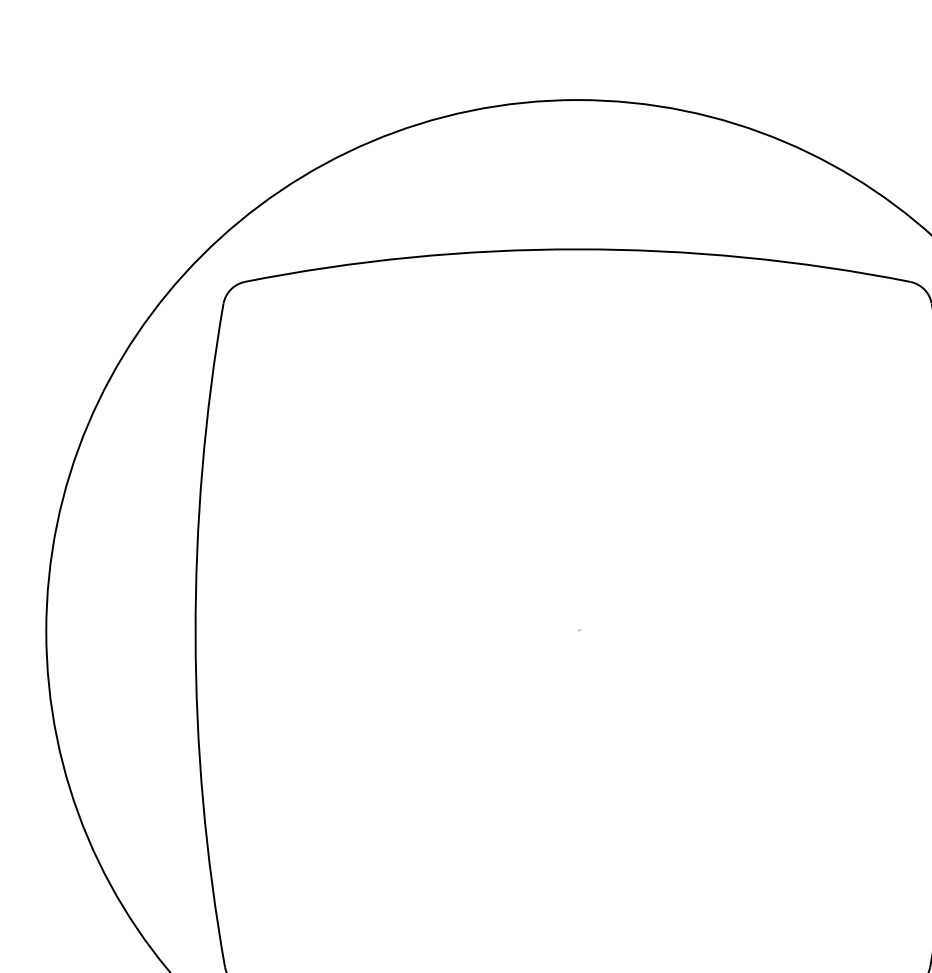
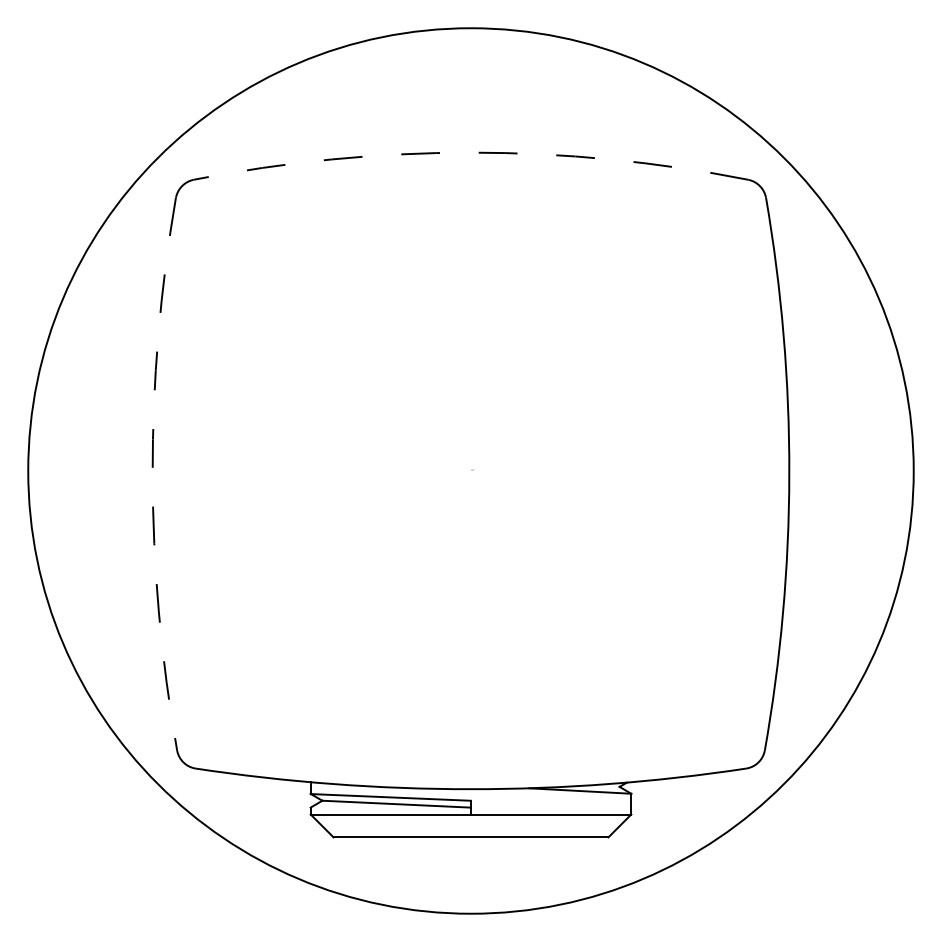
arc: (578, 249) -> (471, 152), solid -> dashed
arc: (195, 635) -> (152, 474), solid -> dashed

